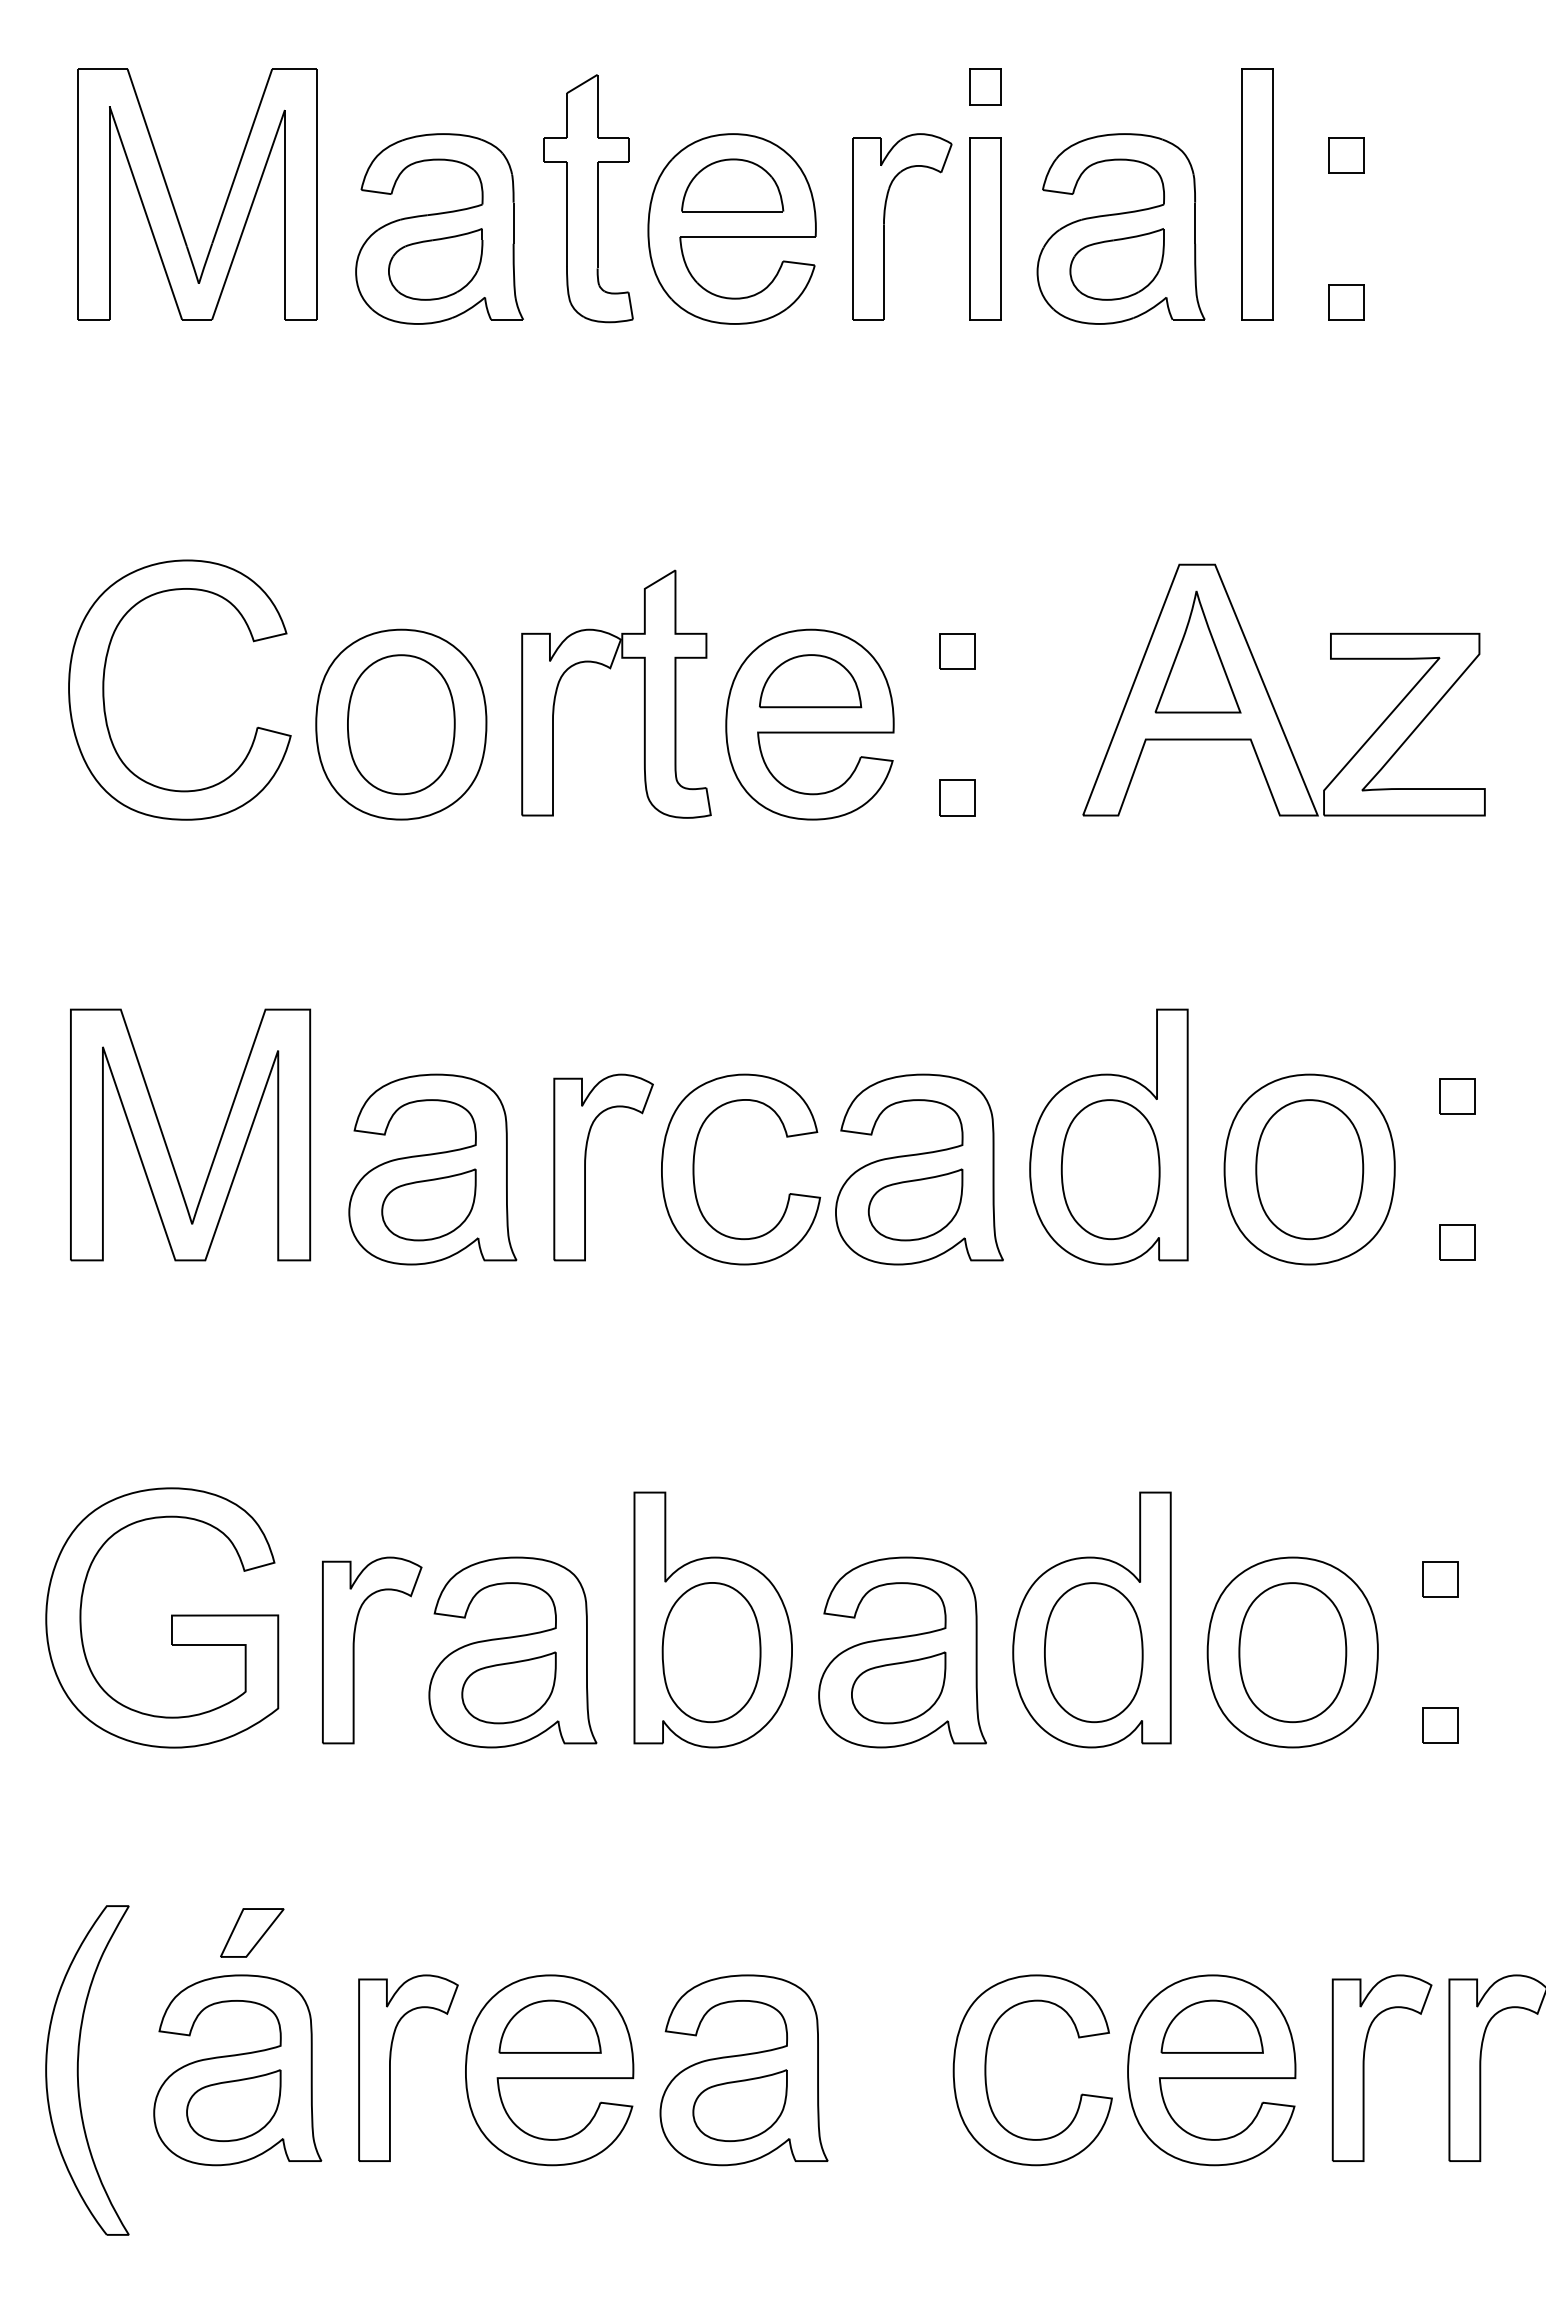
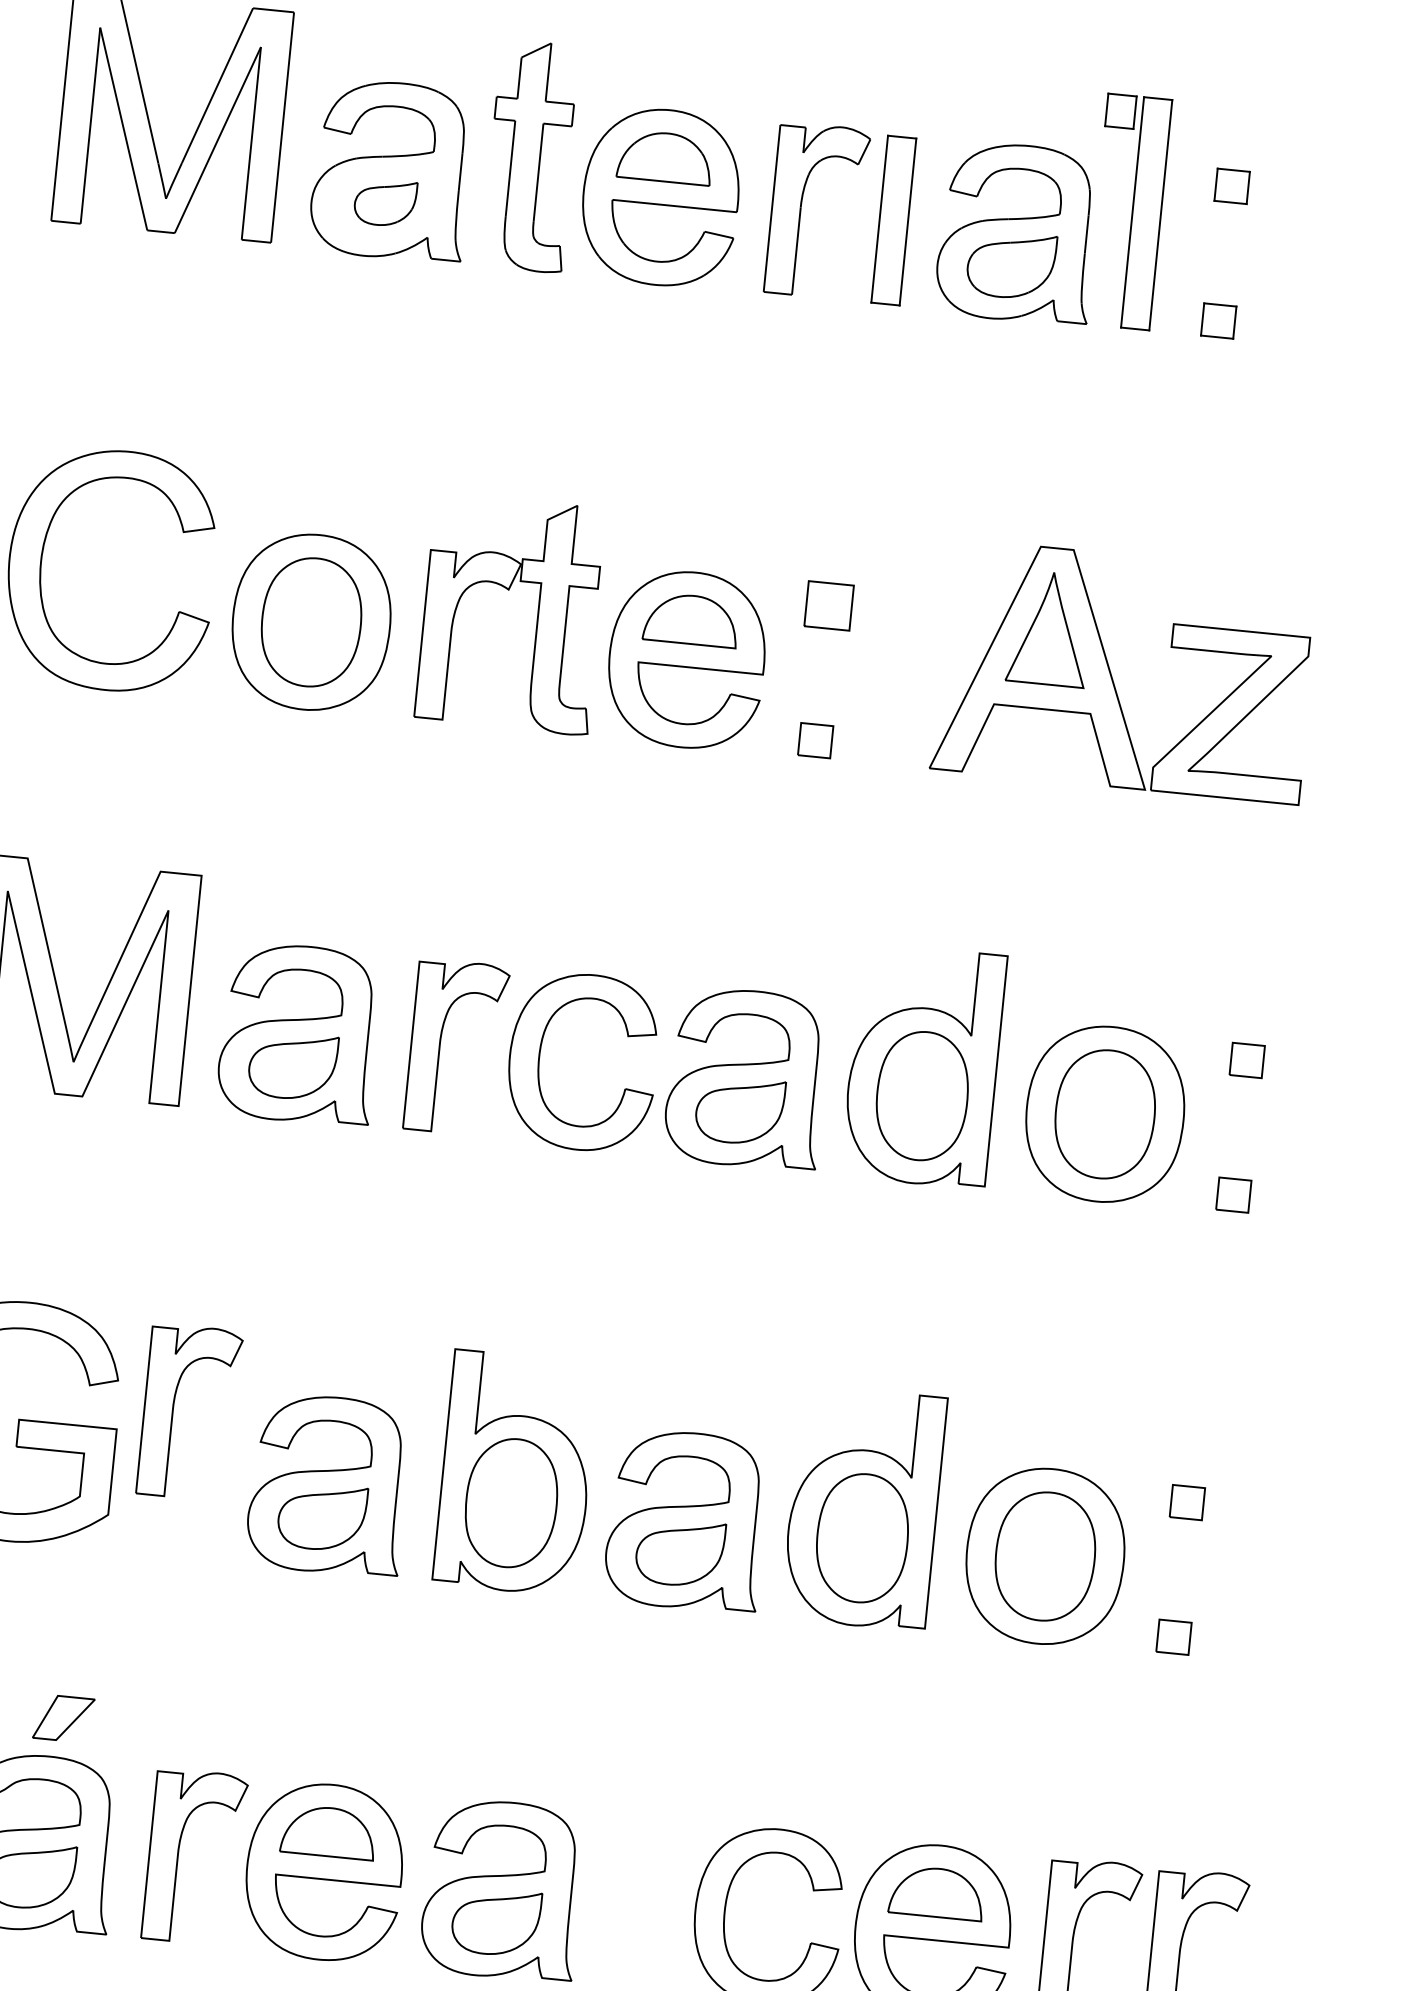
part: (985, 86) -> (1120, 111), moved
part: (435, 264) -> (385, 202), size x0.7
part: (957, 651) -> (829, 606), size x1.4
part: (354, 1650) -> (173, 1410), moved

